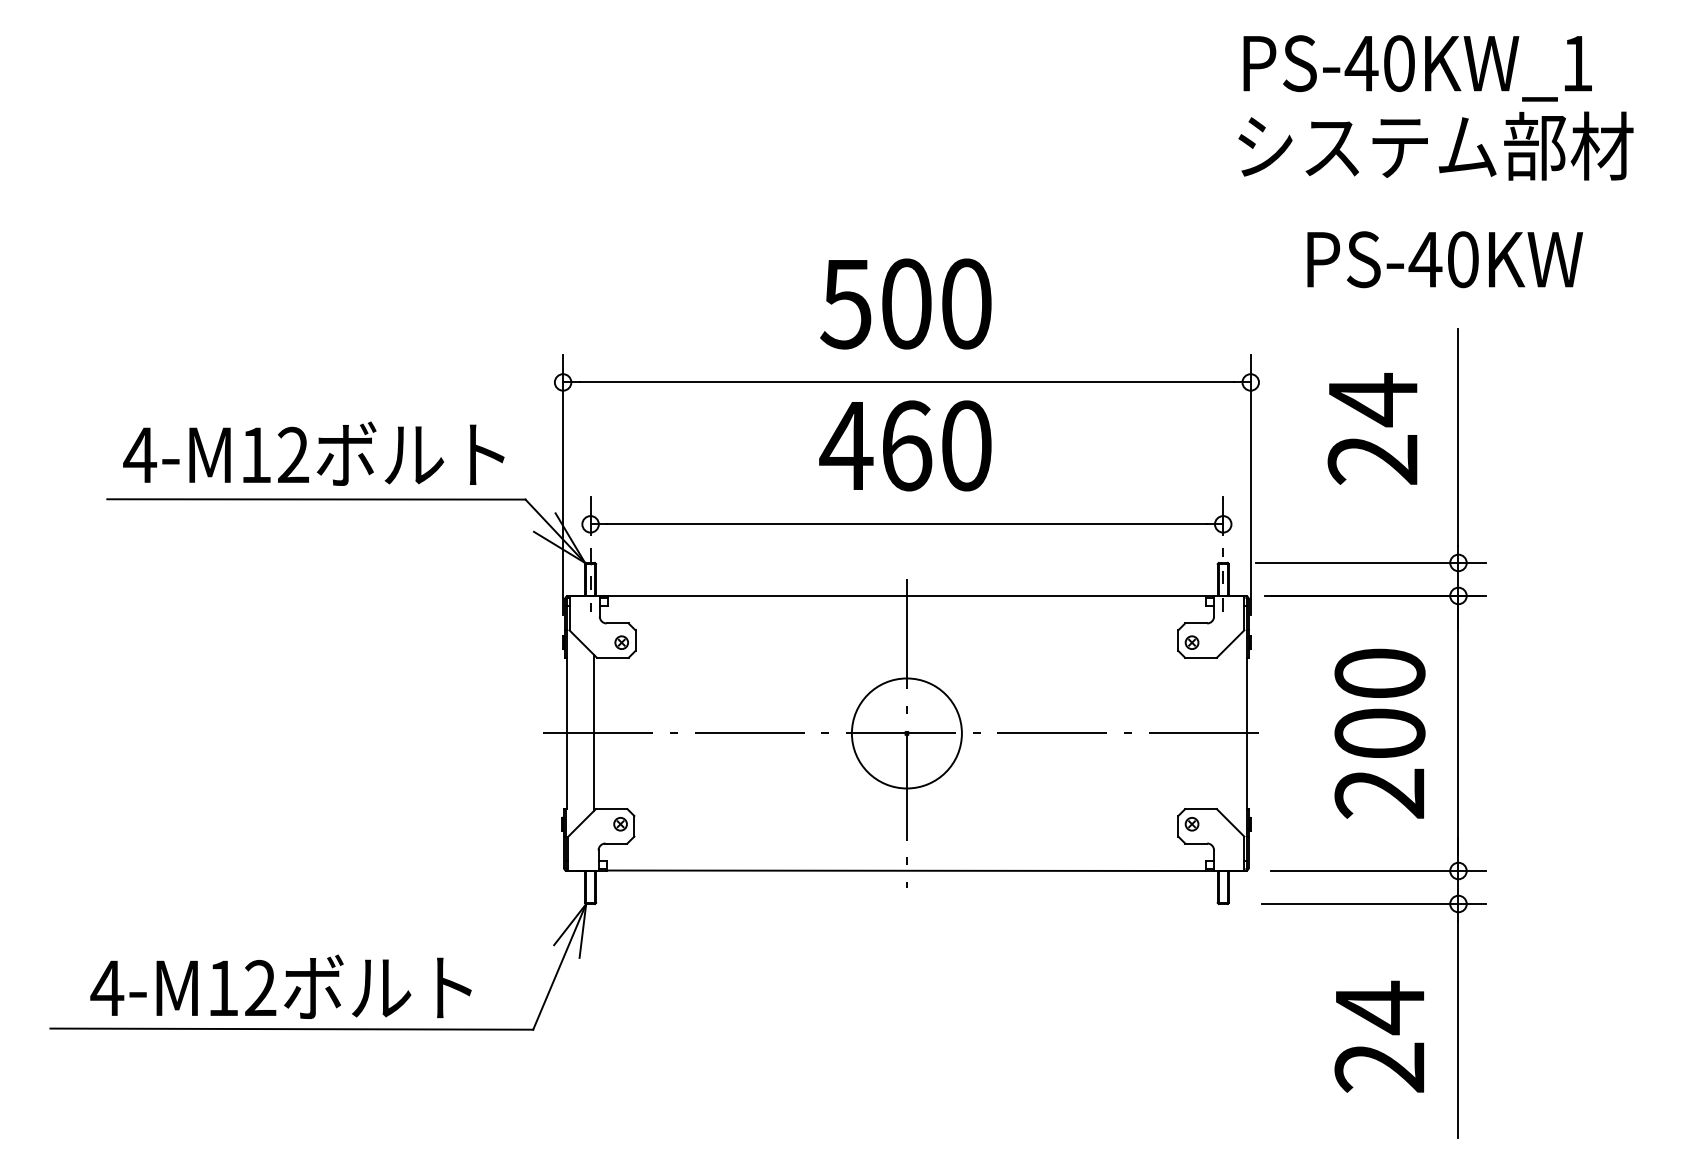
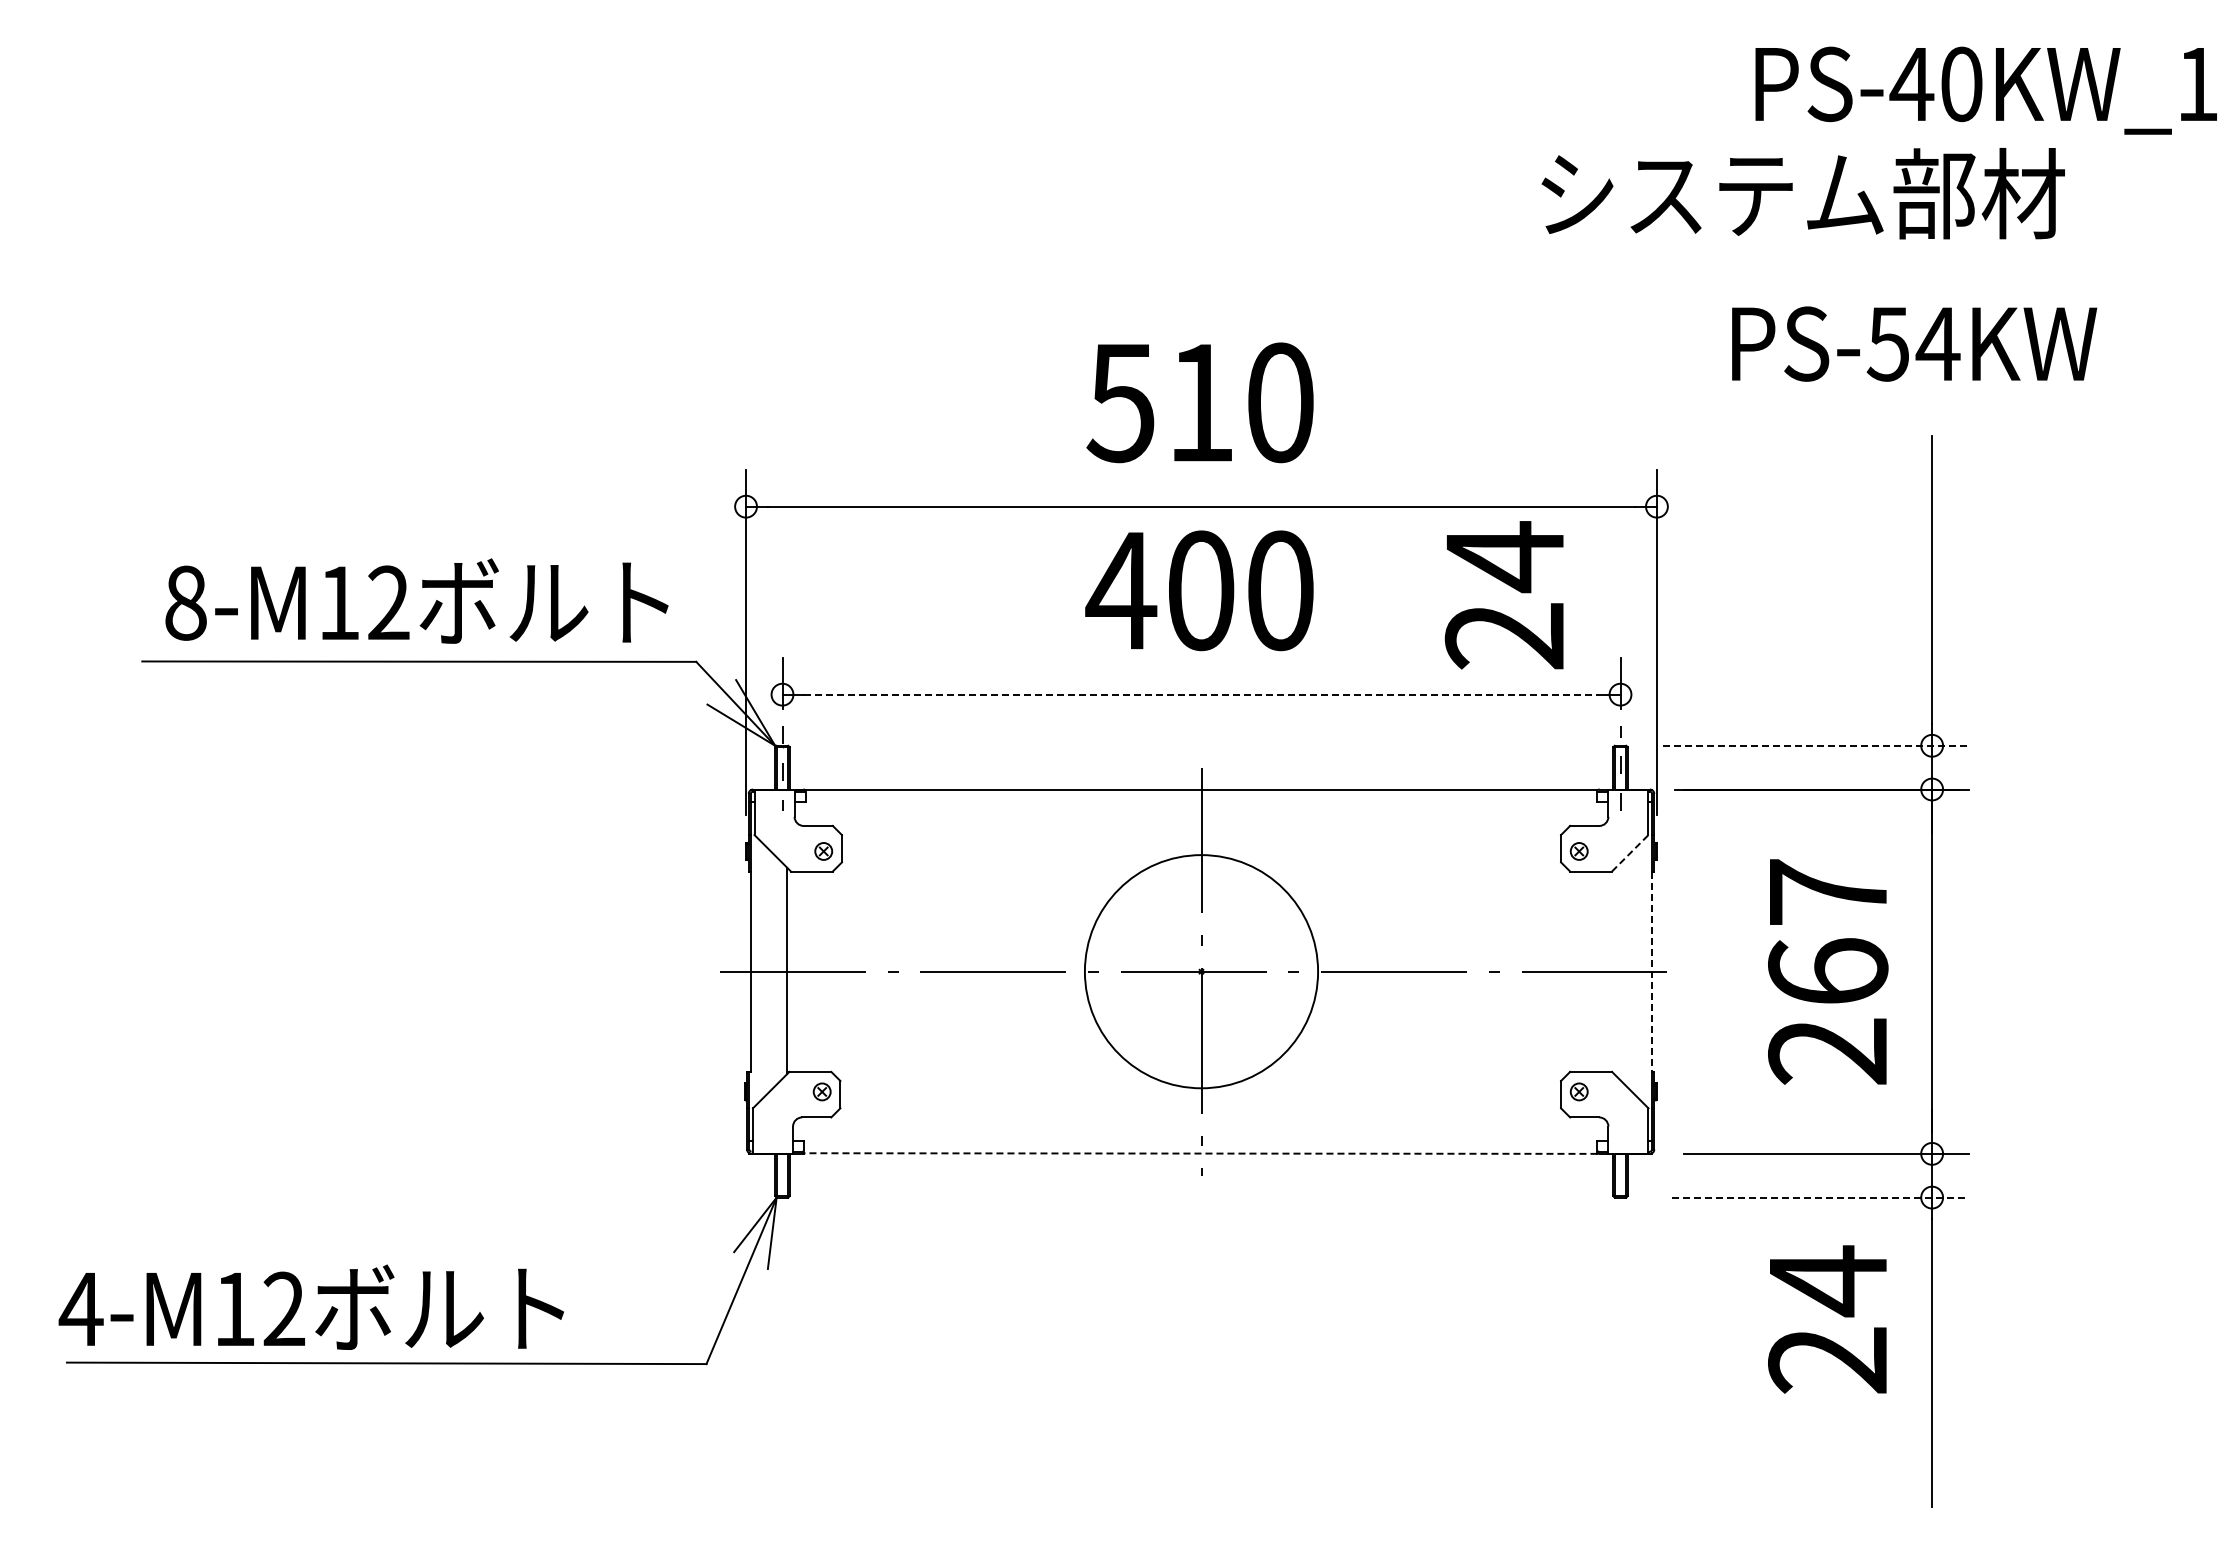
text: (1417, 68) -> (1985, 90), moved
text: (1435, 146) -> (1802, 193), moved
text: (1443, 259) -> (1912, 343), PS-40KW -> PS-54KW
text: (906, 303) -> (1201, 402), 500 -> 510
text: (1371, 429) -> (1503, 595), moved
text: (906, 445) -> (1201, 590), 460 -> 400
text: (139, 454) -> (185, 602), 4-M12 -> 8-M12
line: (907, 524) -> (1202, 694), solid -> dashed
line: (1370, 562) -> (1815, 745), solid -> dashed
line: (1230, 644) -> (1630, 853), solid -> dashed
text: (1380, 703) -> (1828, 931), 200 -> 267
circle: (906, 733) -> (1201, 971), size x1.6
line: (1247, 734) -> (1652, 972), solid -> dashed
line: (906, 870) -> (1200, 1153), solid -> dashed
line: (1374, 903) -> (1820, 1197), solid -> dashed
text: (280, 986) -> (310, 1306), moved
text: (1379, 1036) -> (1827, 1319), moved

